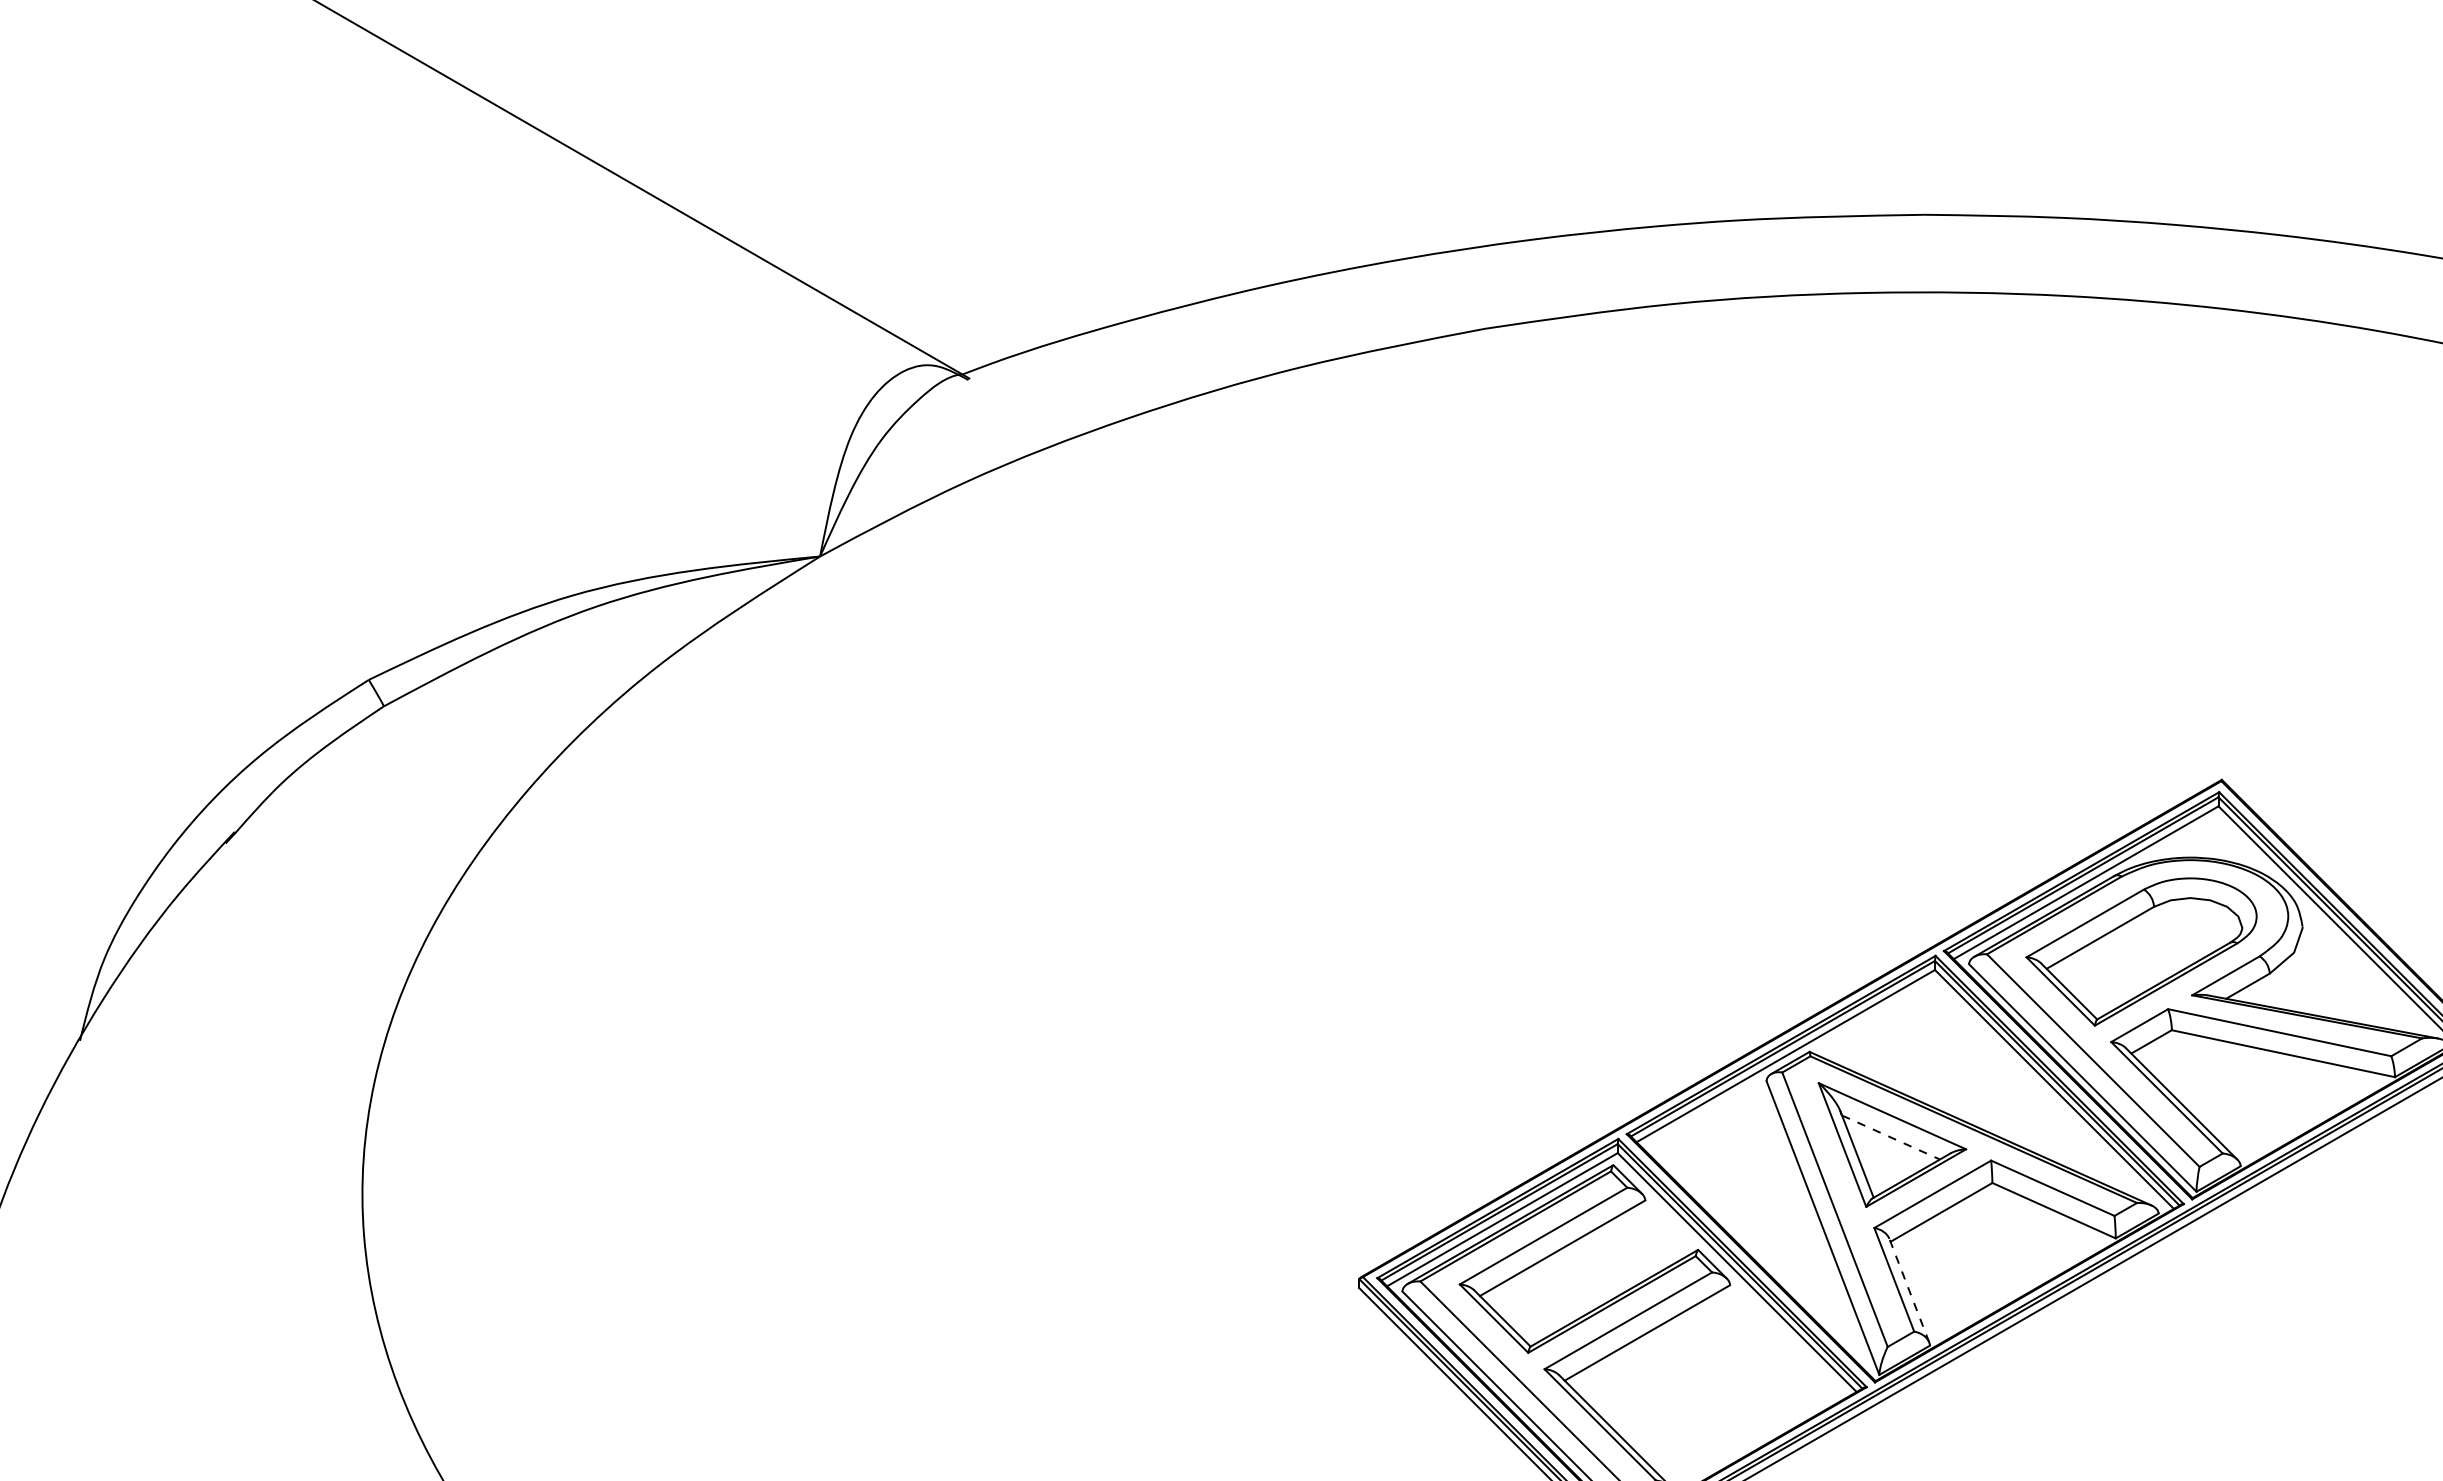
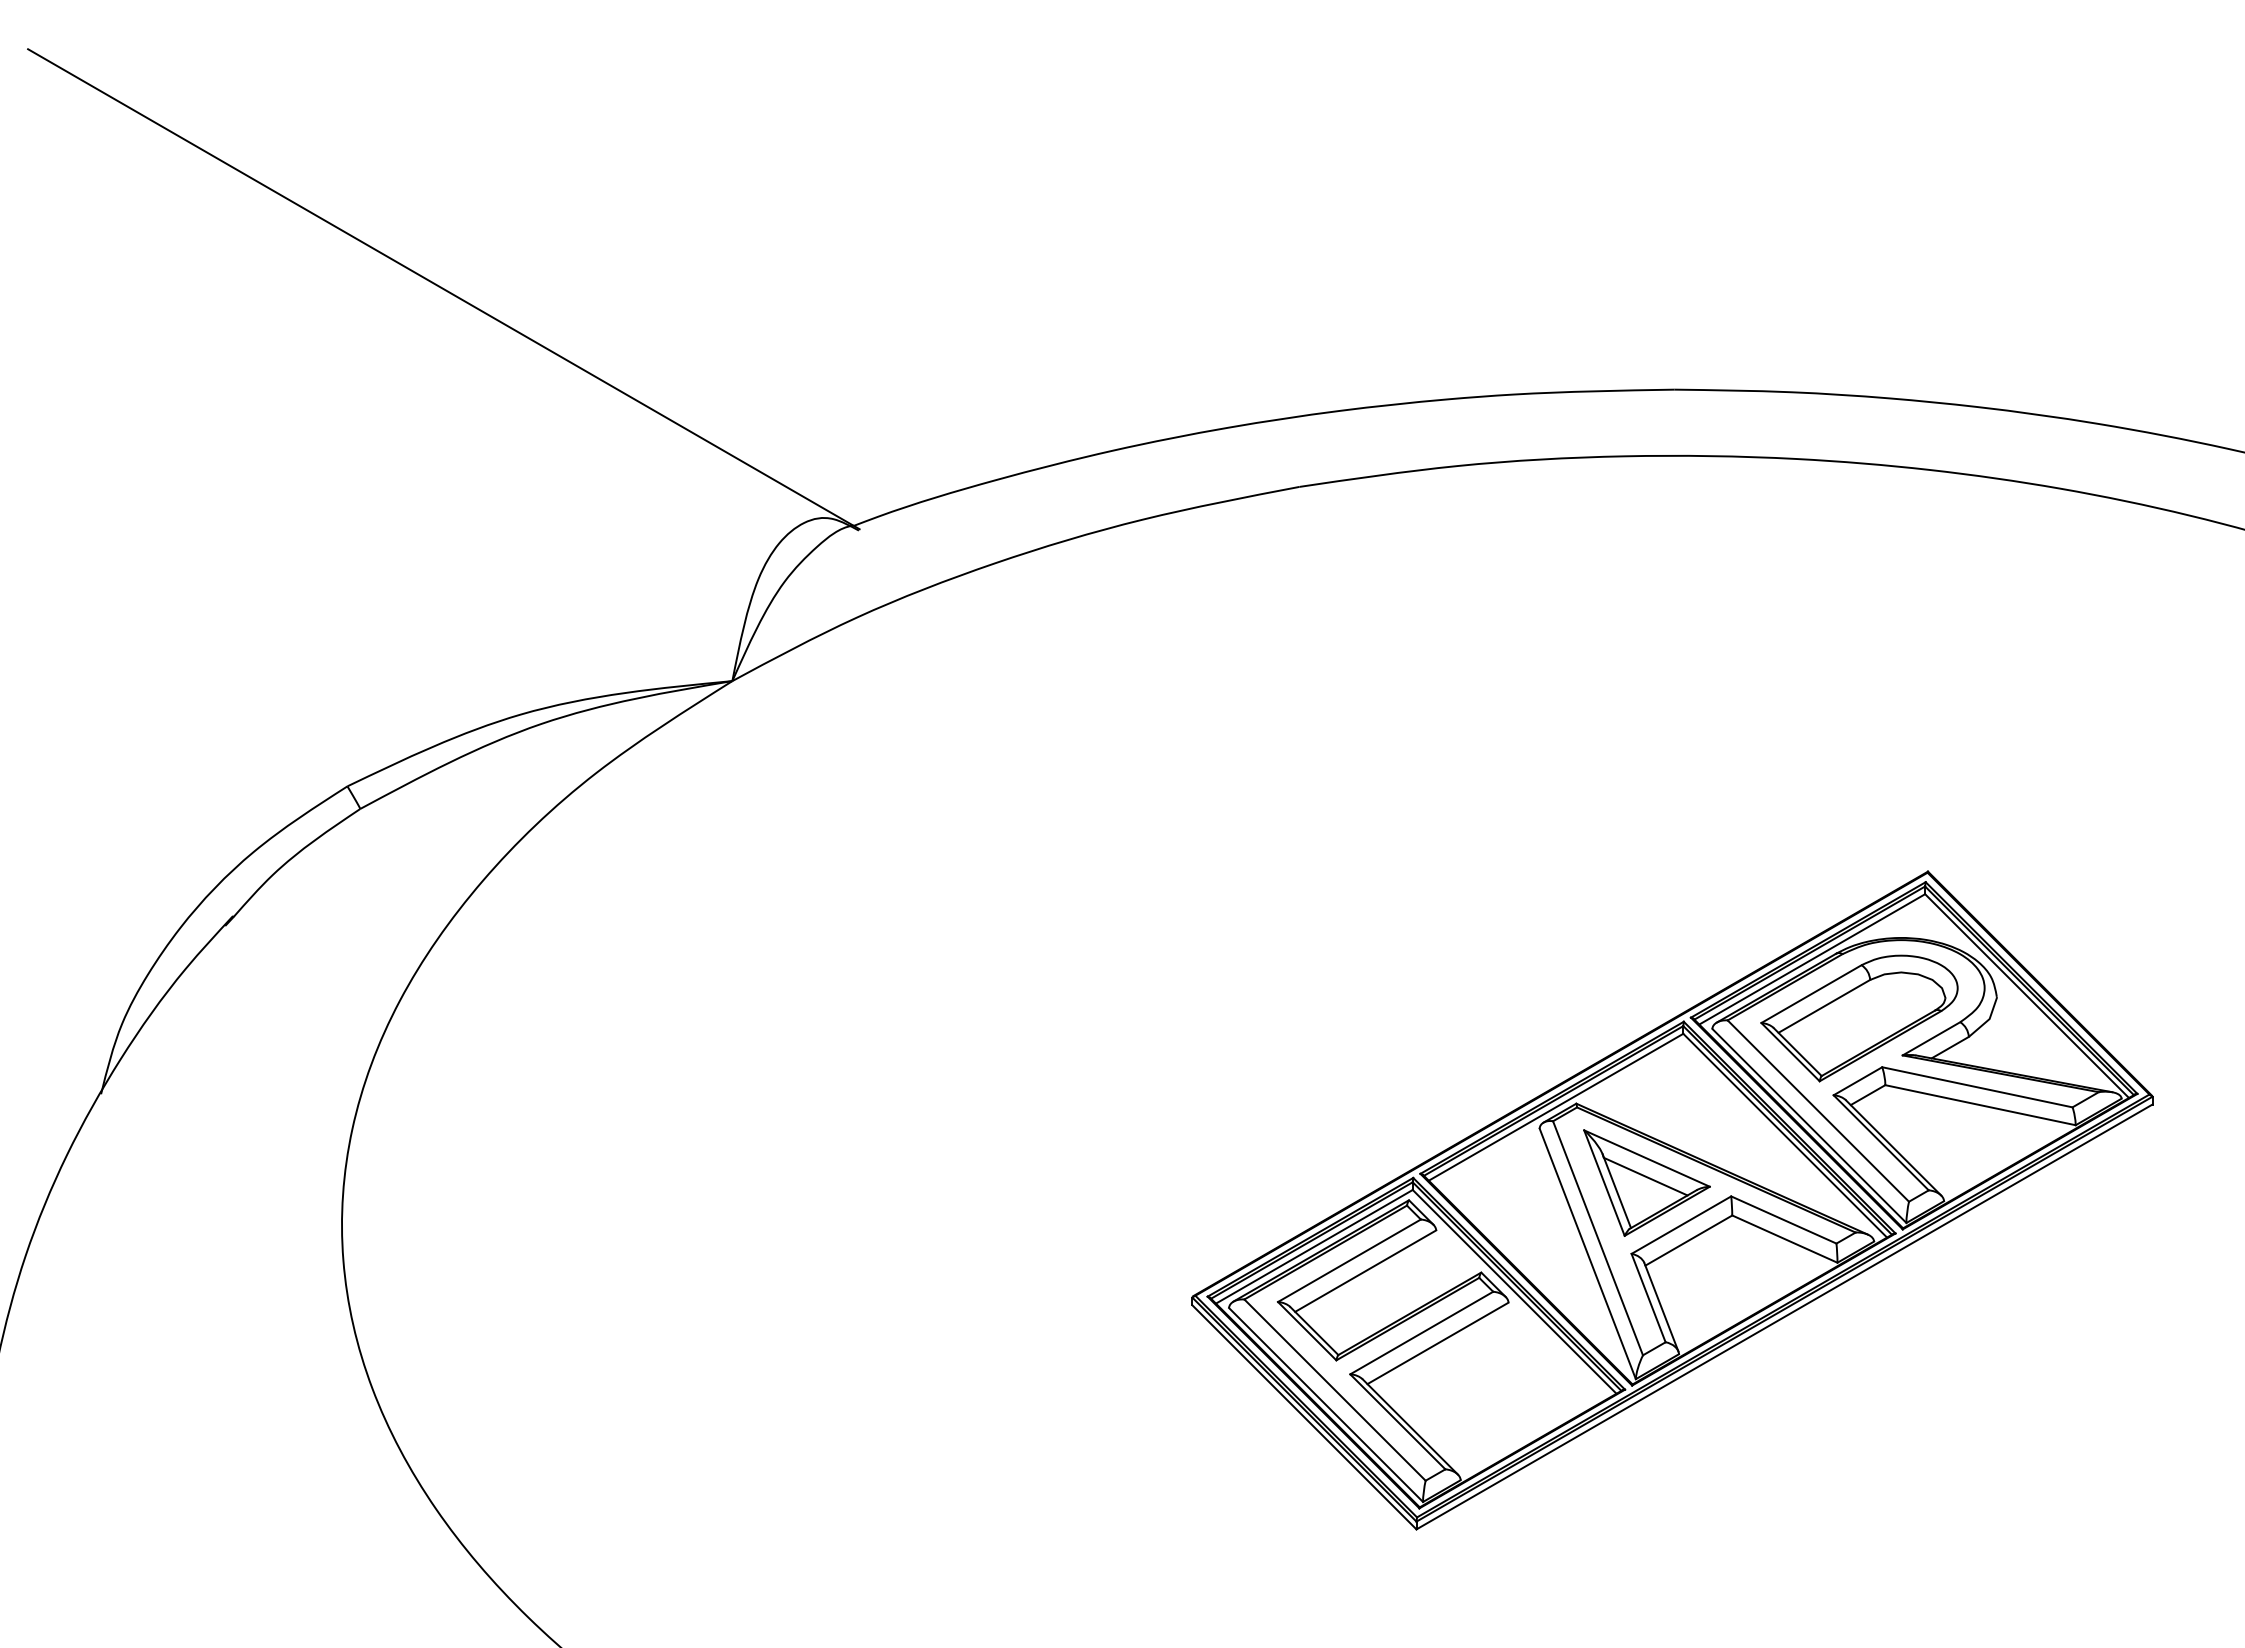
line: (1890, 1137) -> (1645, 1176), dashed -> solid
line: (1909, 1289) -> (1661, 1306), dashed -> solid

